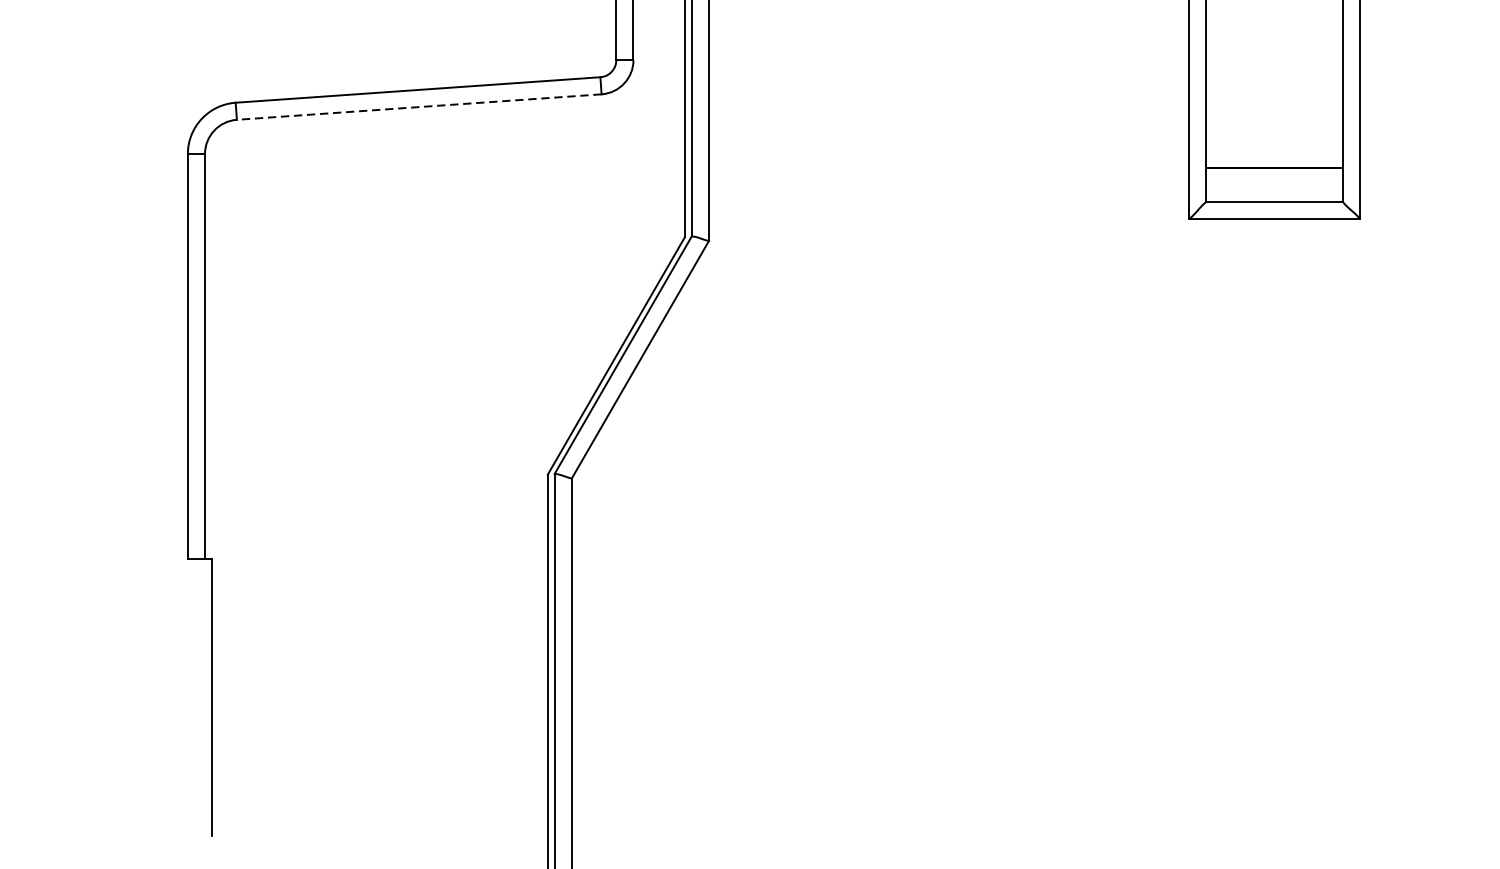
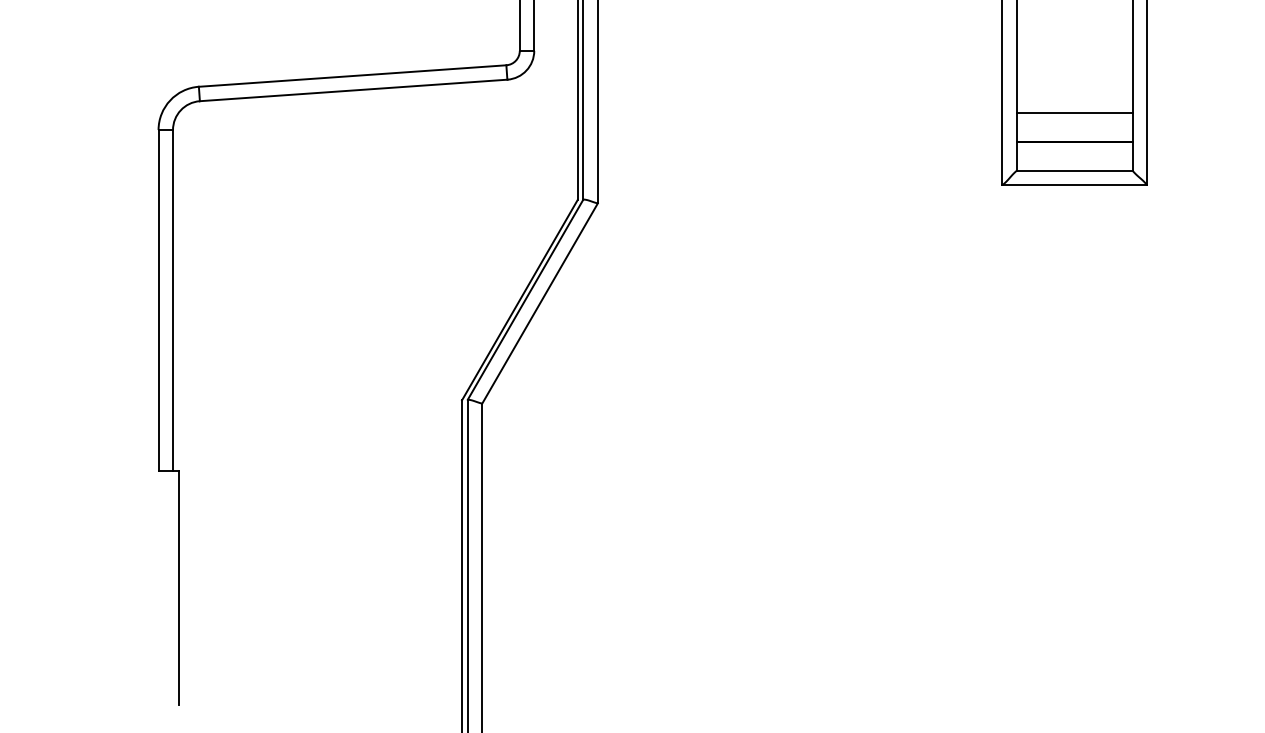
line: (419, 107) -> (353, 90), dashed -> solid
line: (1274, 133) -> (1074, 112), added

